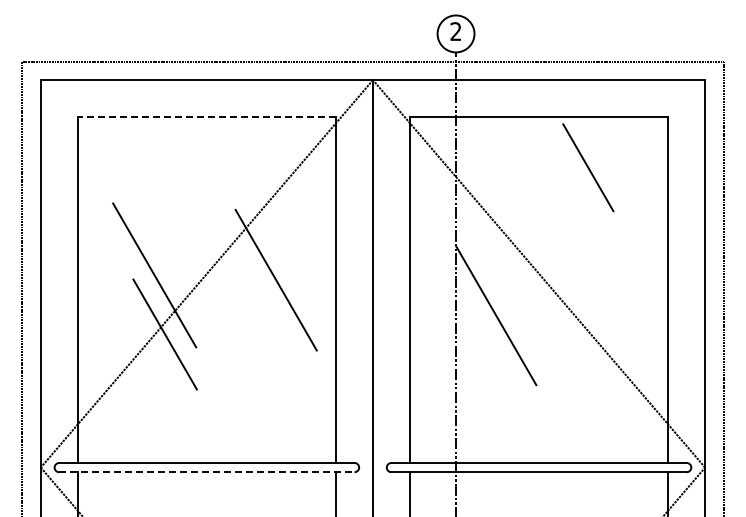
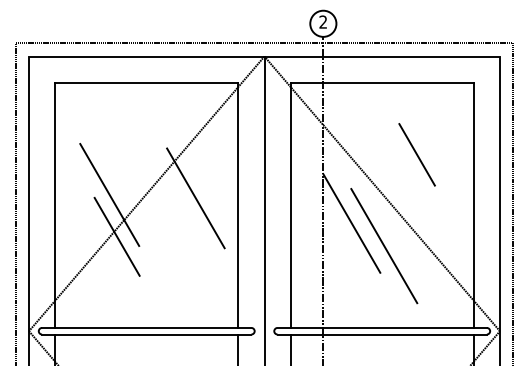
line: (206, 116) -> (146, 82), dashed -> solid
line: (588, 167) -> (417, 154), moved
line: (541, 347) -> (383, 246), added
line: (206, 472) -> (146, 334), dashed -> solid

